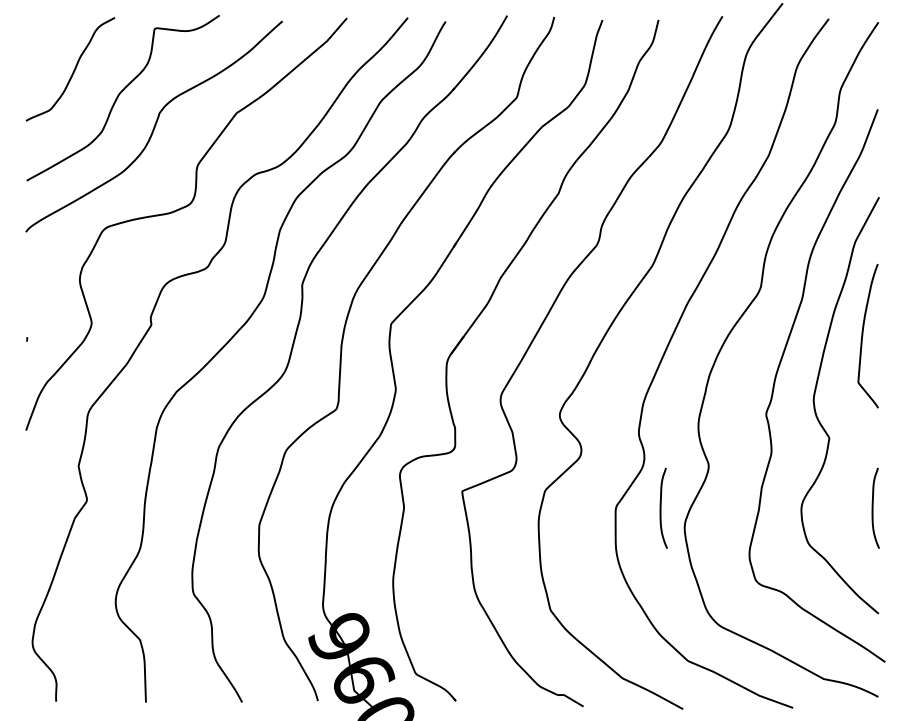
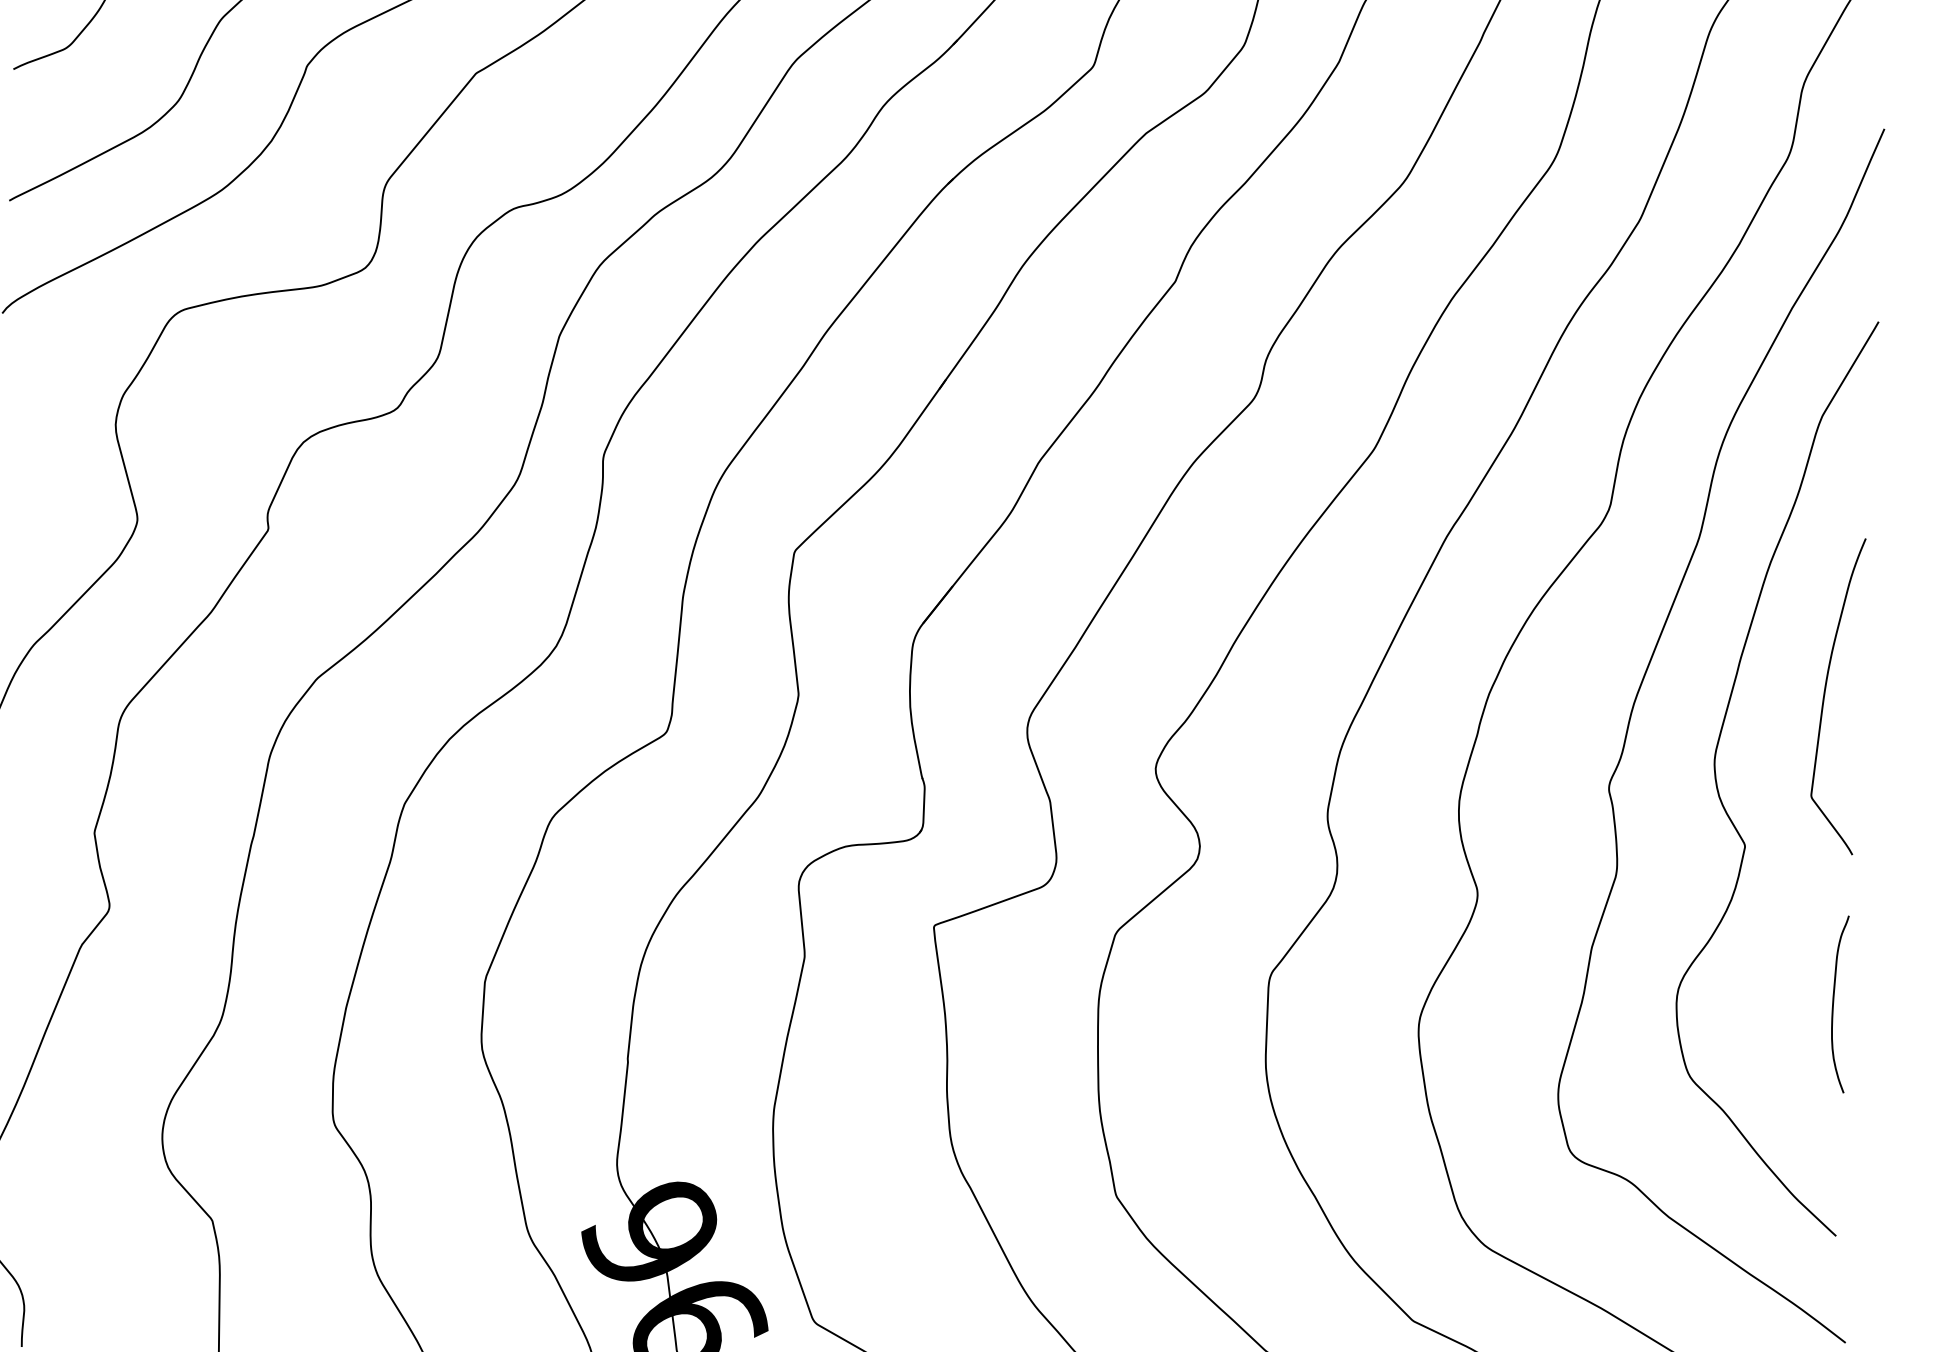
curve: (863, 335) -> (1827, 693), moved
curve: (661, 507) -> (1369, 981), removed

